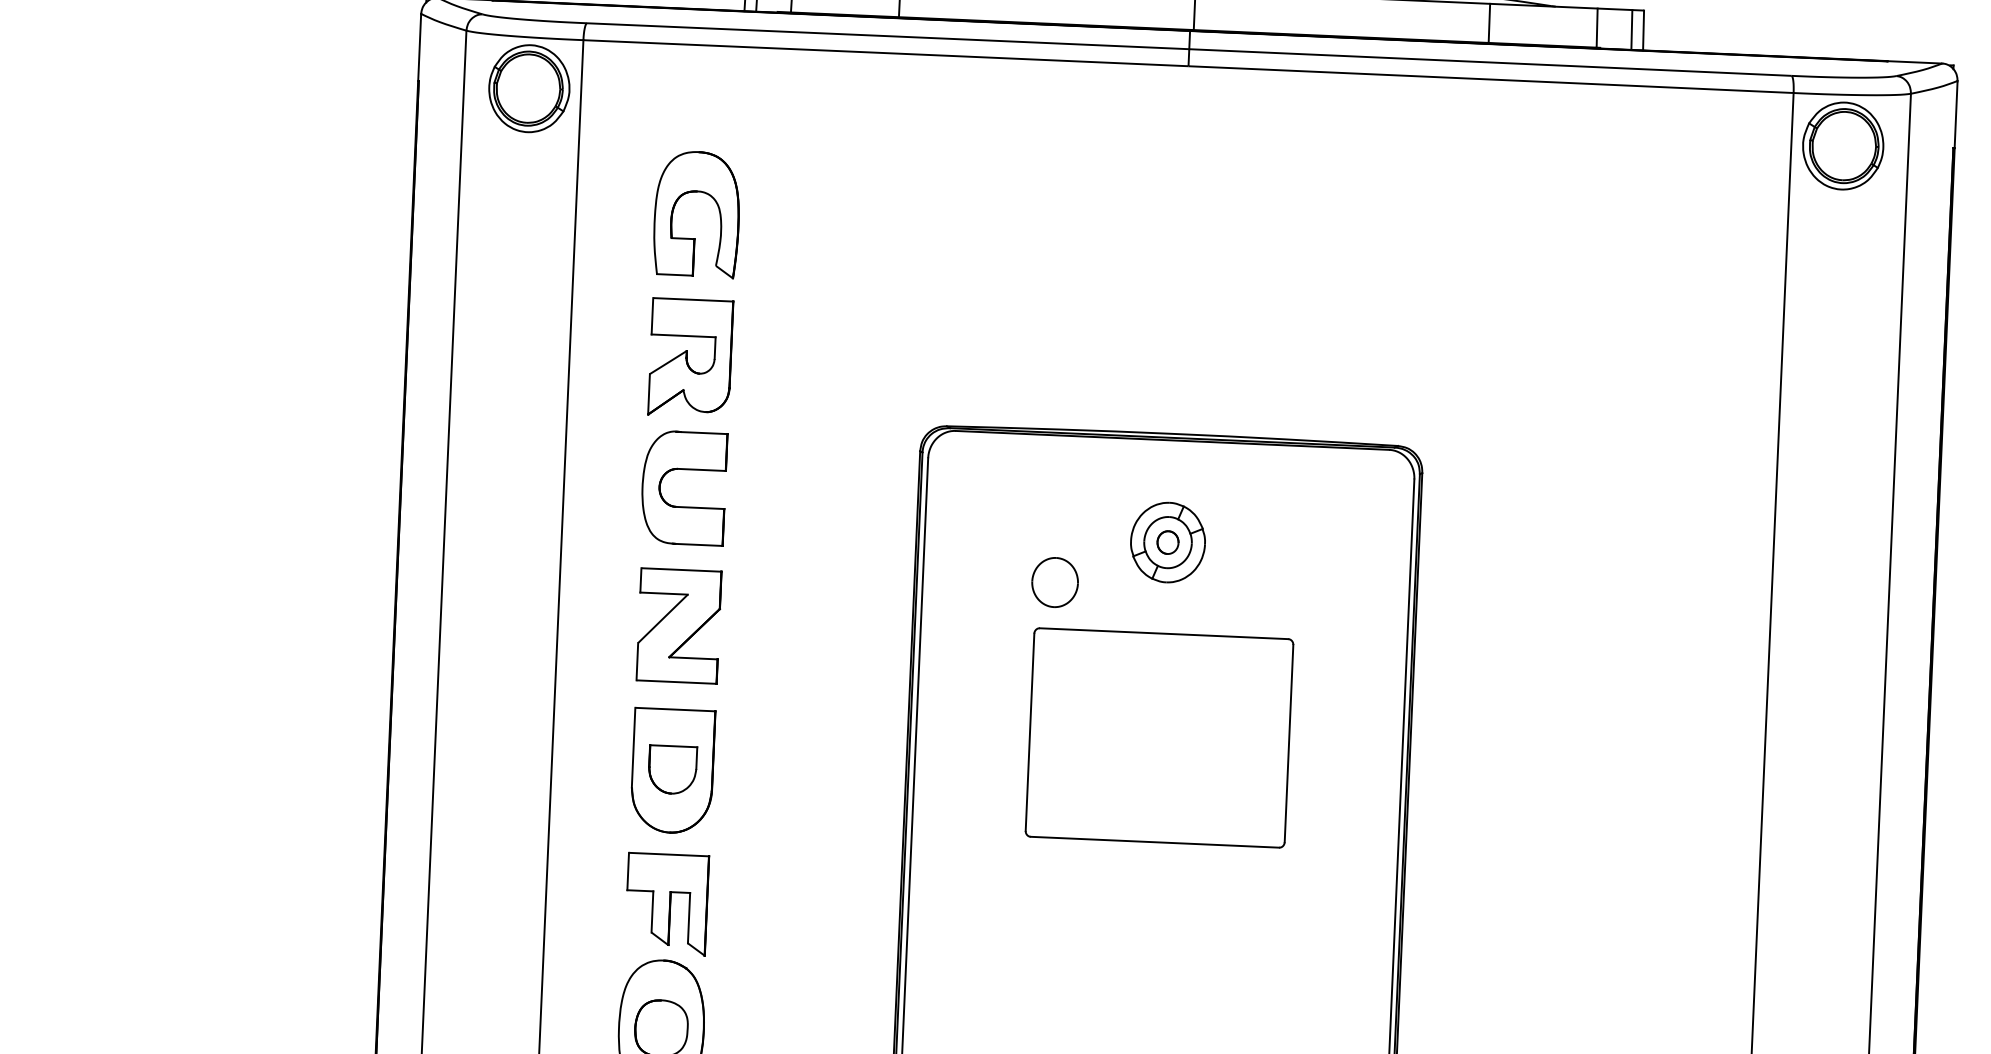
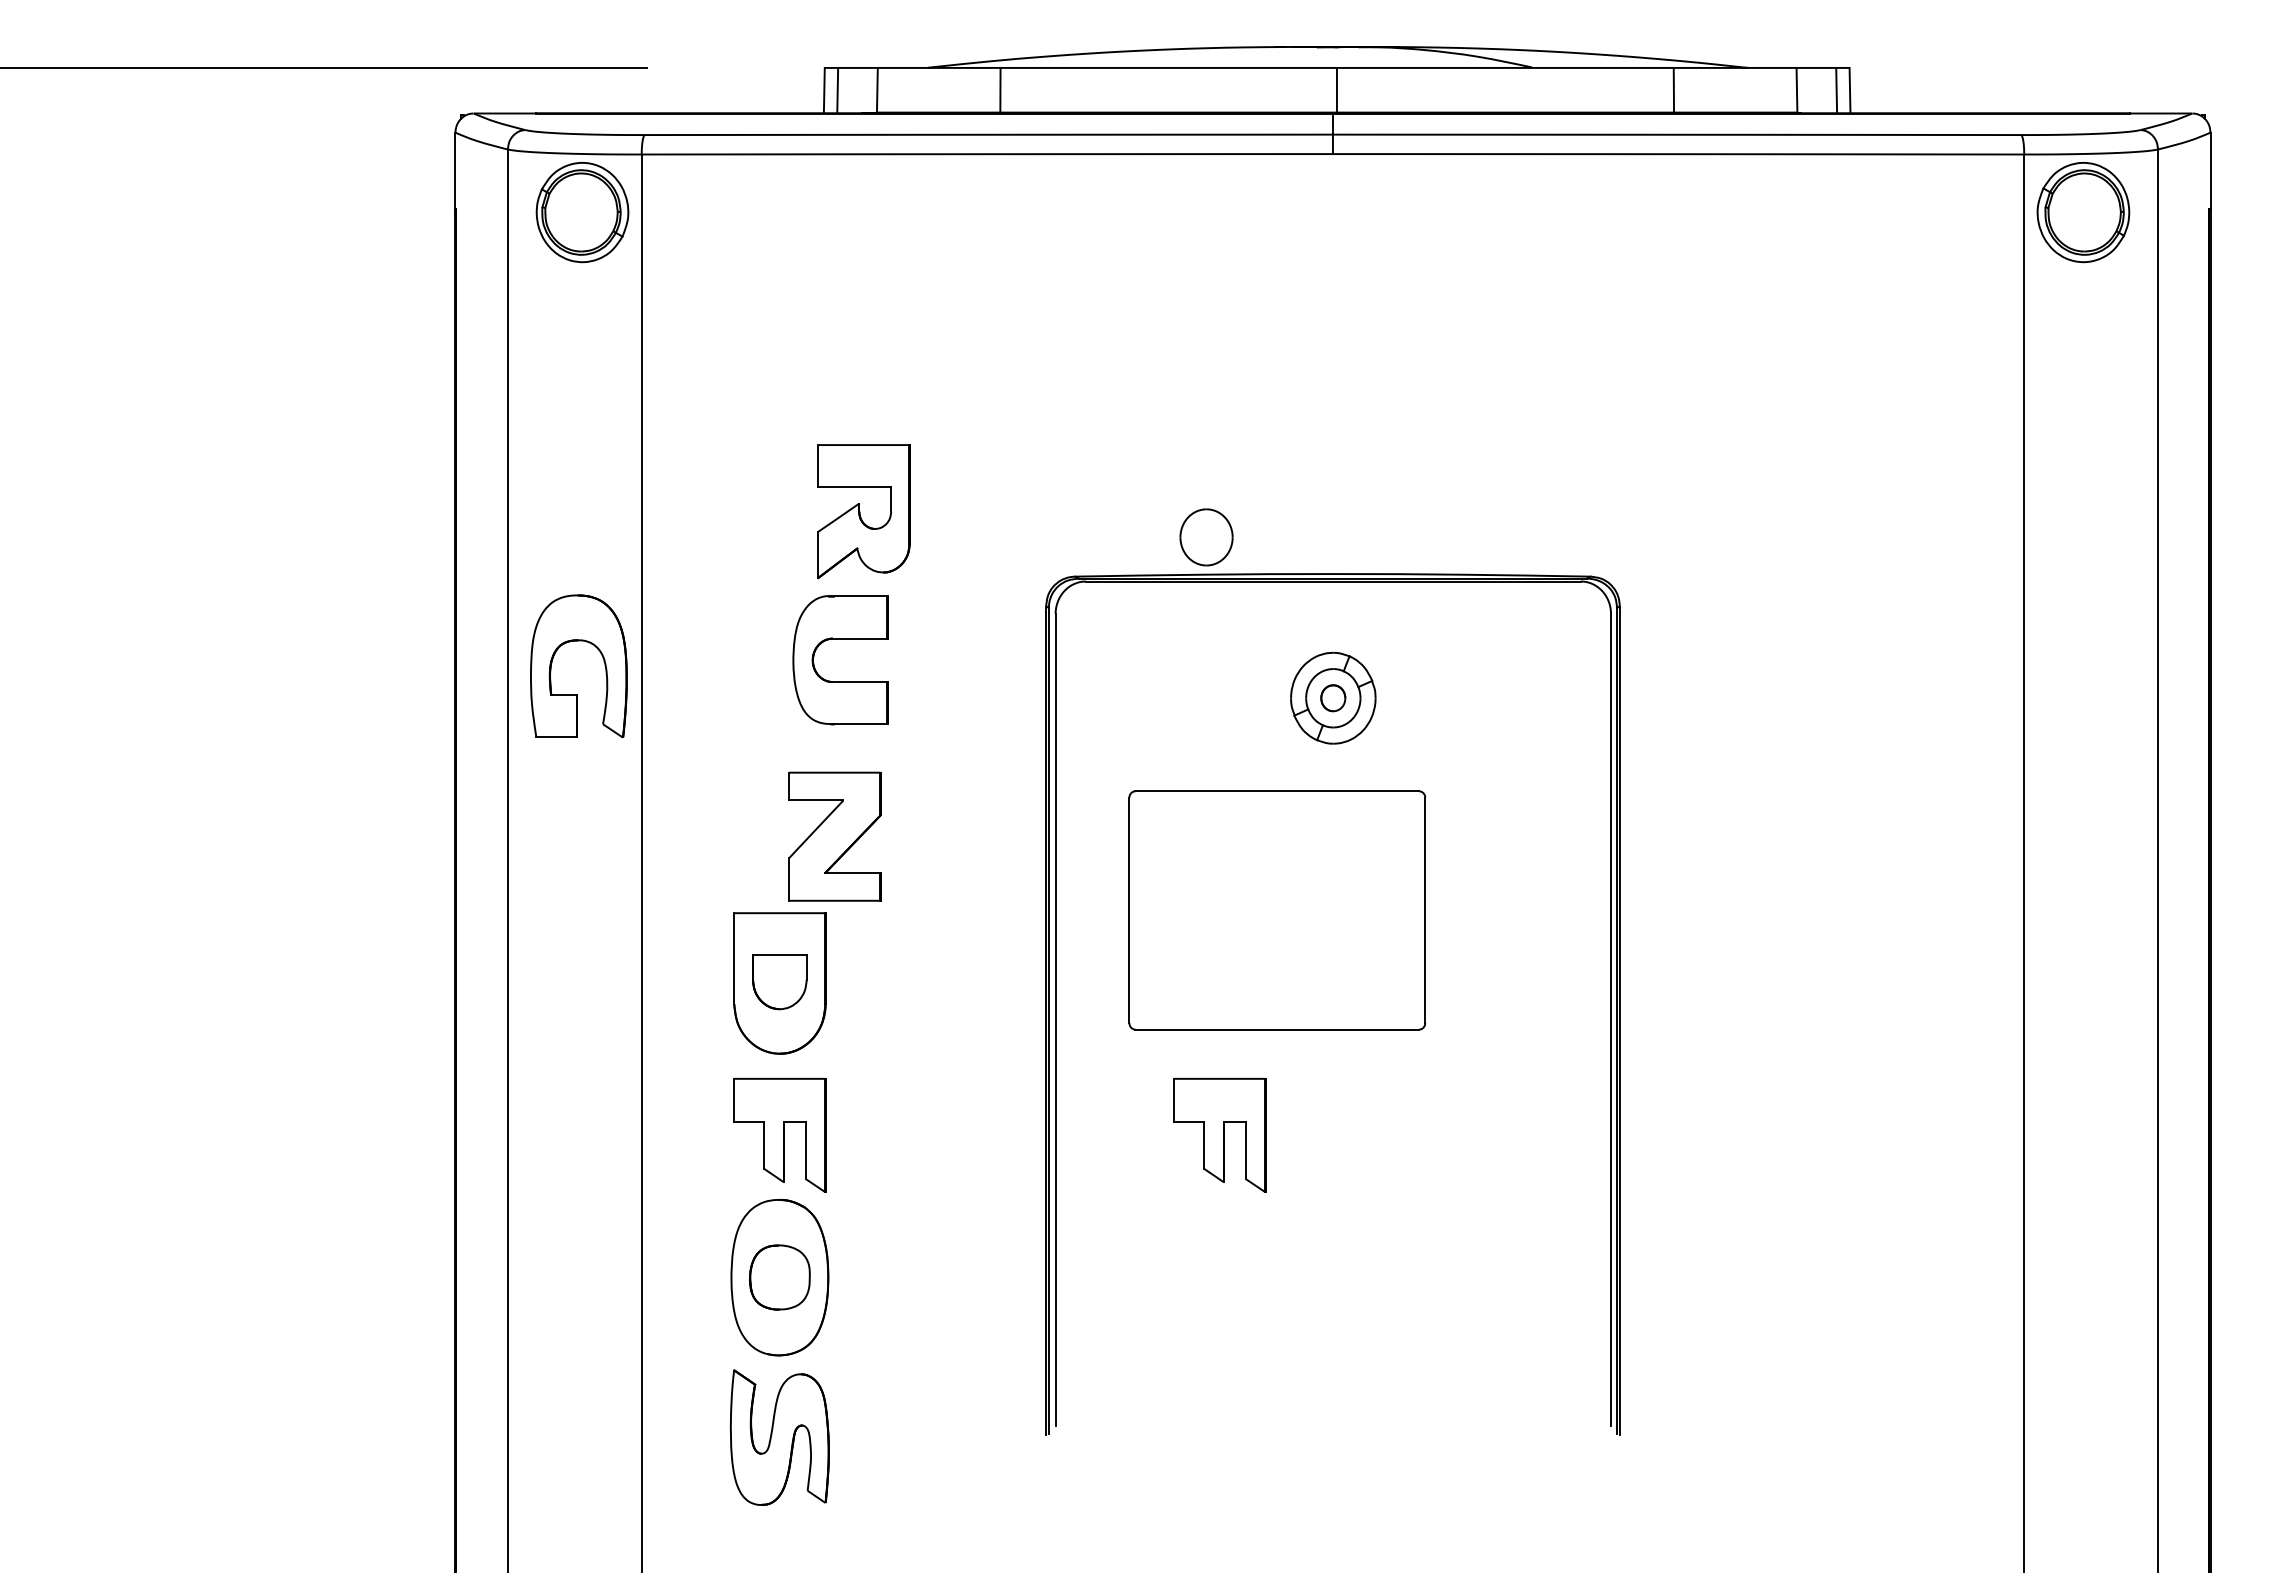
part: (697, 192) -> (578, 641), moved
part: (690, 357) -> (863, 511), moved
part: (684, 469) -> (840, 639), moved
part: (1055, 582) -> (1206, 537), moved
part: (678, 625) -> (834, 836), moved
part: (1159, 738) -> (1277, 910), moved
part: (1051, 920) -> (1219, 1135), added

